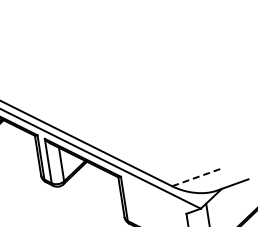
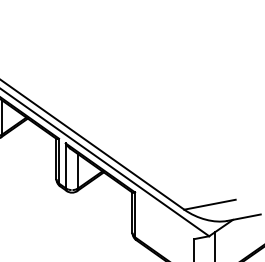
line: (197, 177) -> (210, 204), dashed -> solid

